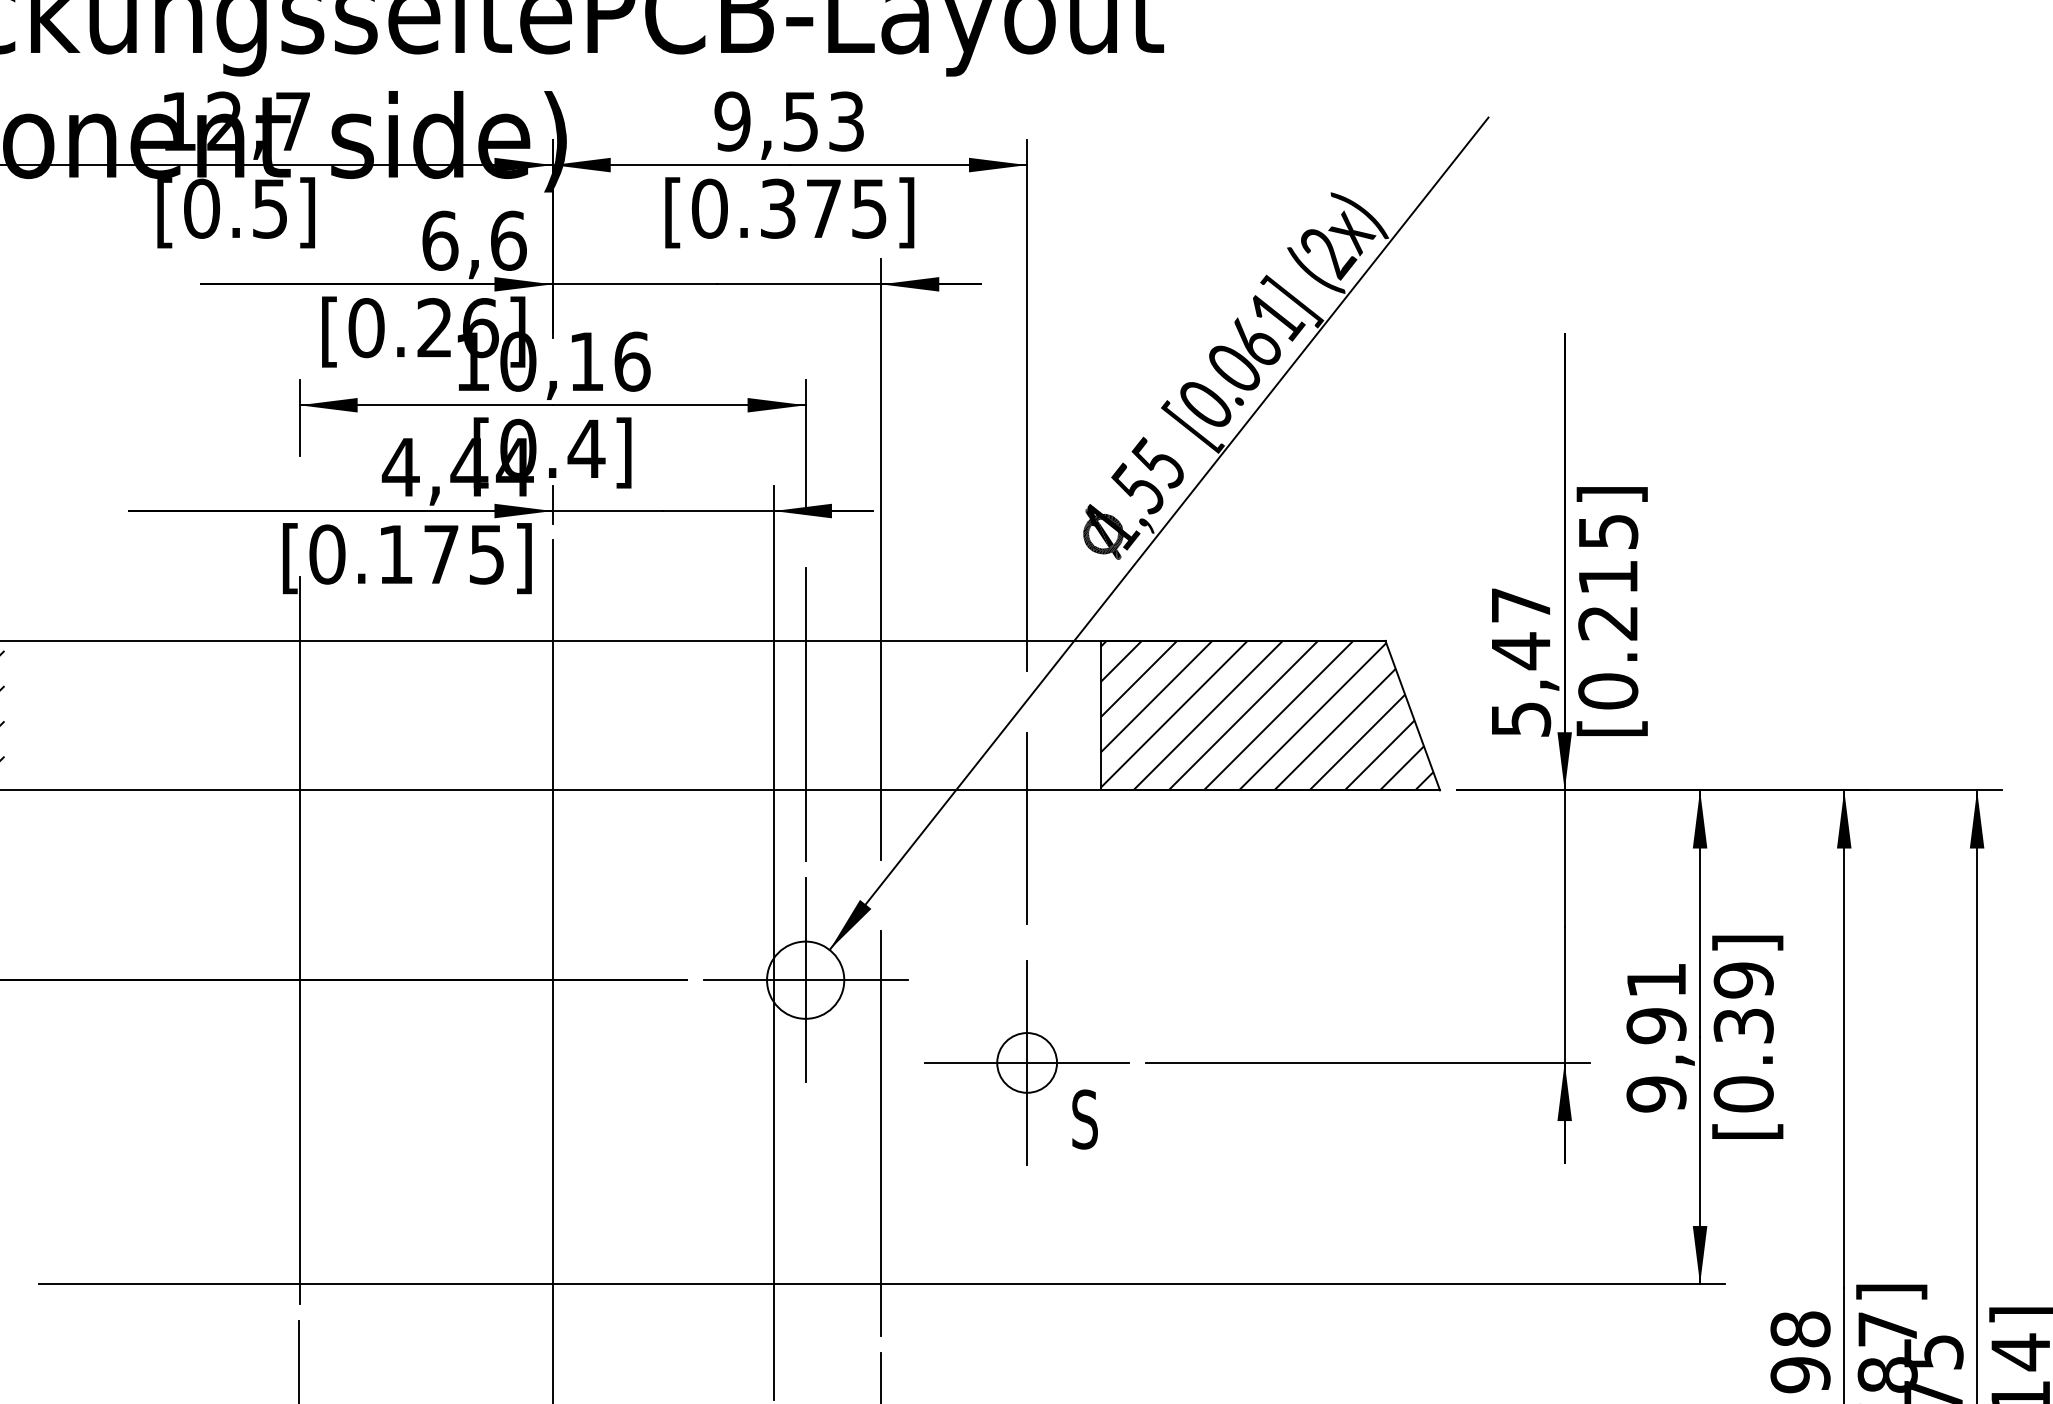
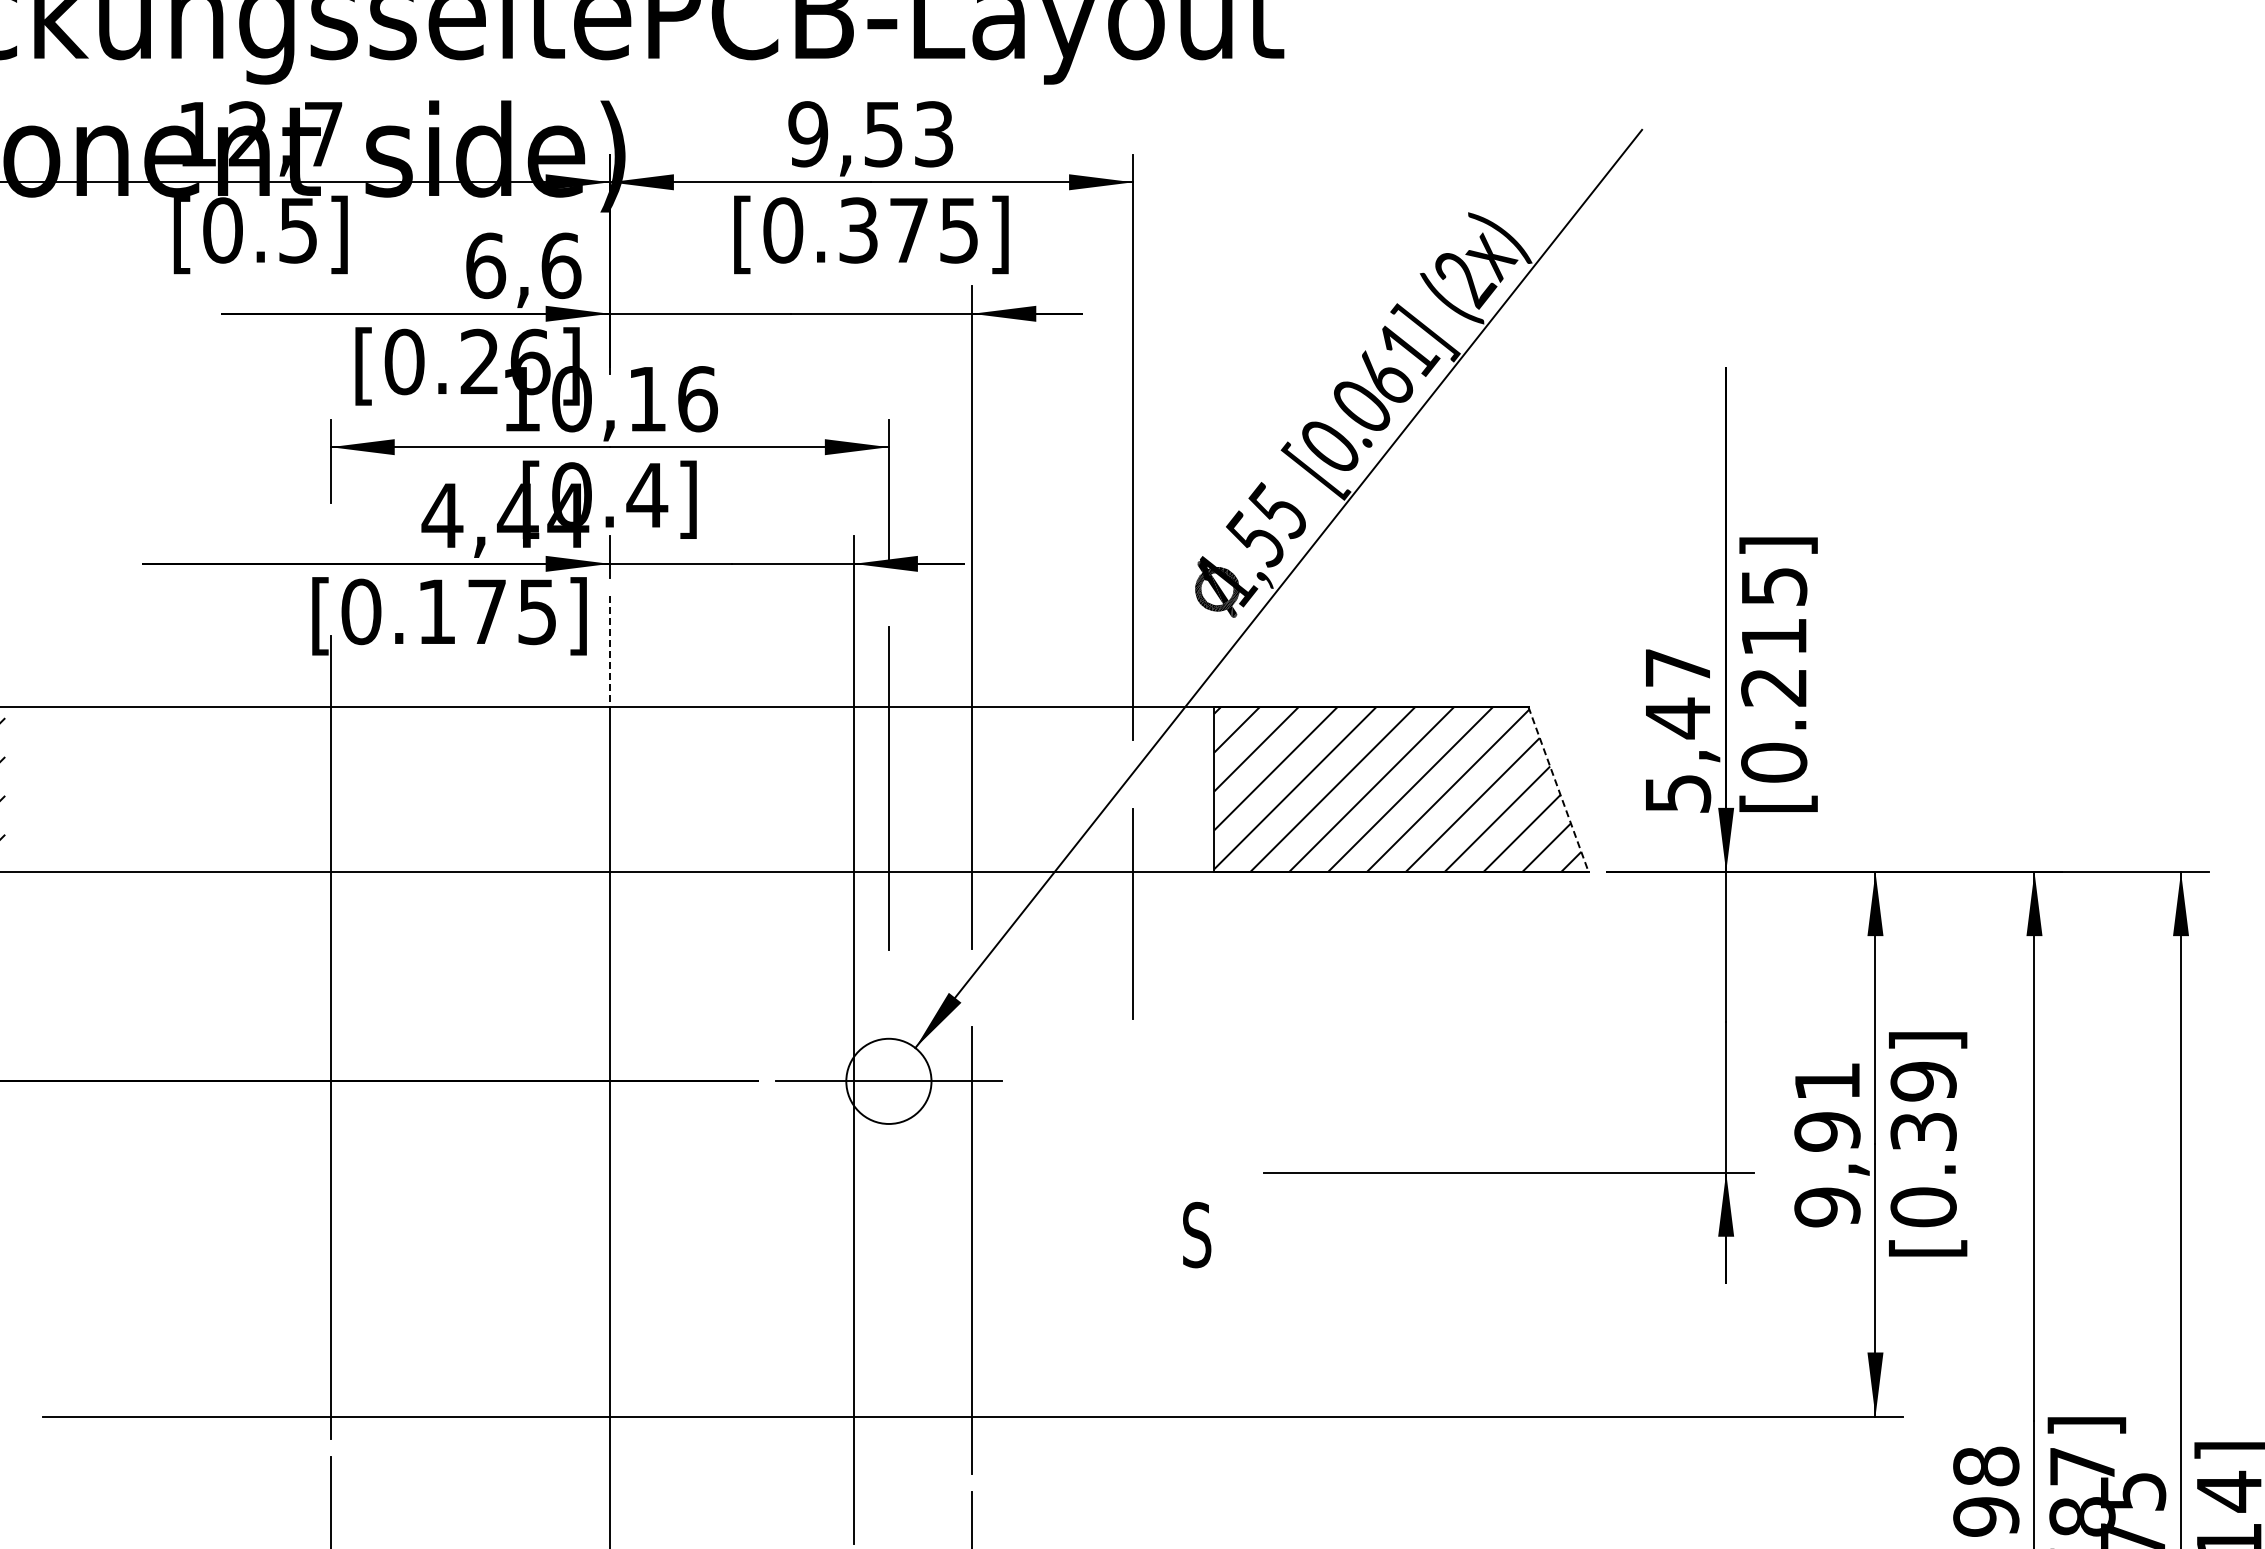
line: (552, 591) -> (609, 652), solid -> dashed
line: (1412, 715) -> (1558, 789), solid -> dashed
line: (805, 980) -> (888, 1081), removed
part: (1027, 1062) -> (1133, 1172), removed

